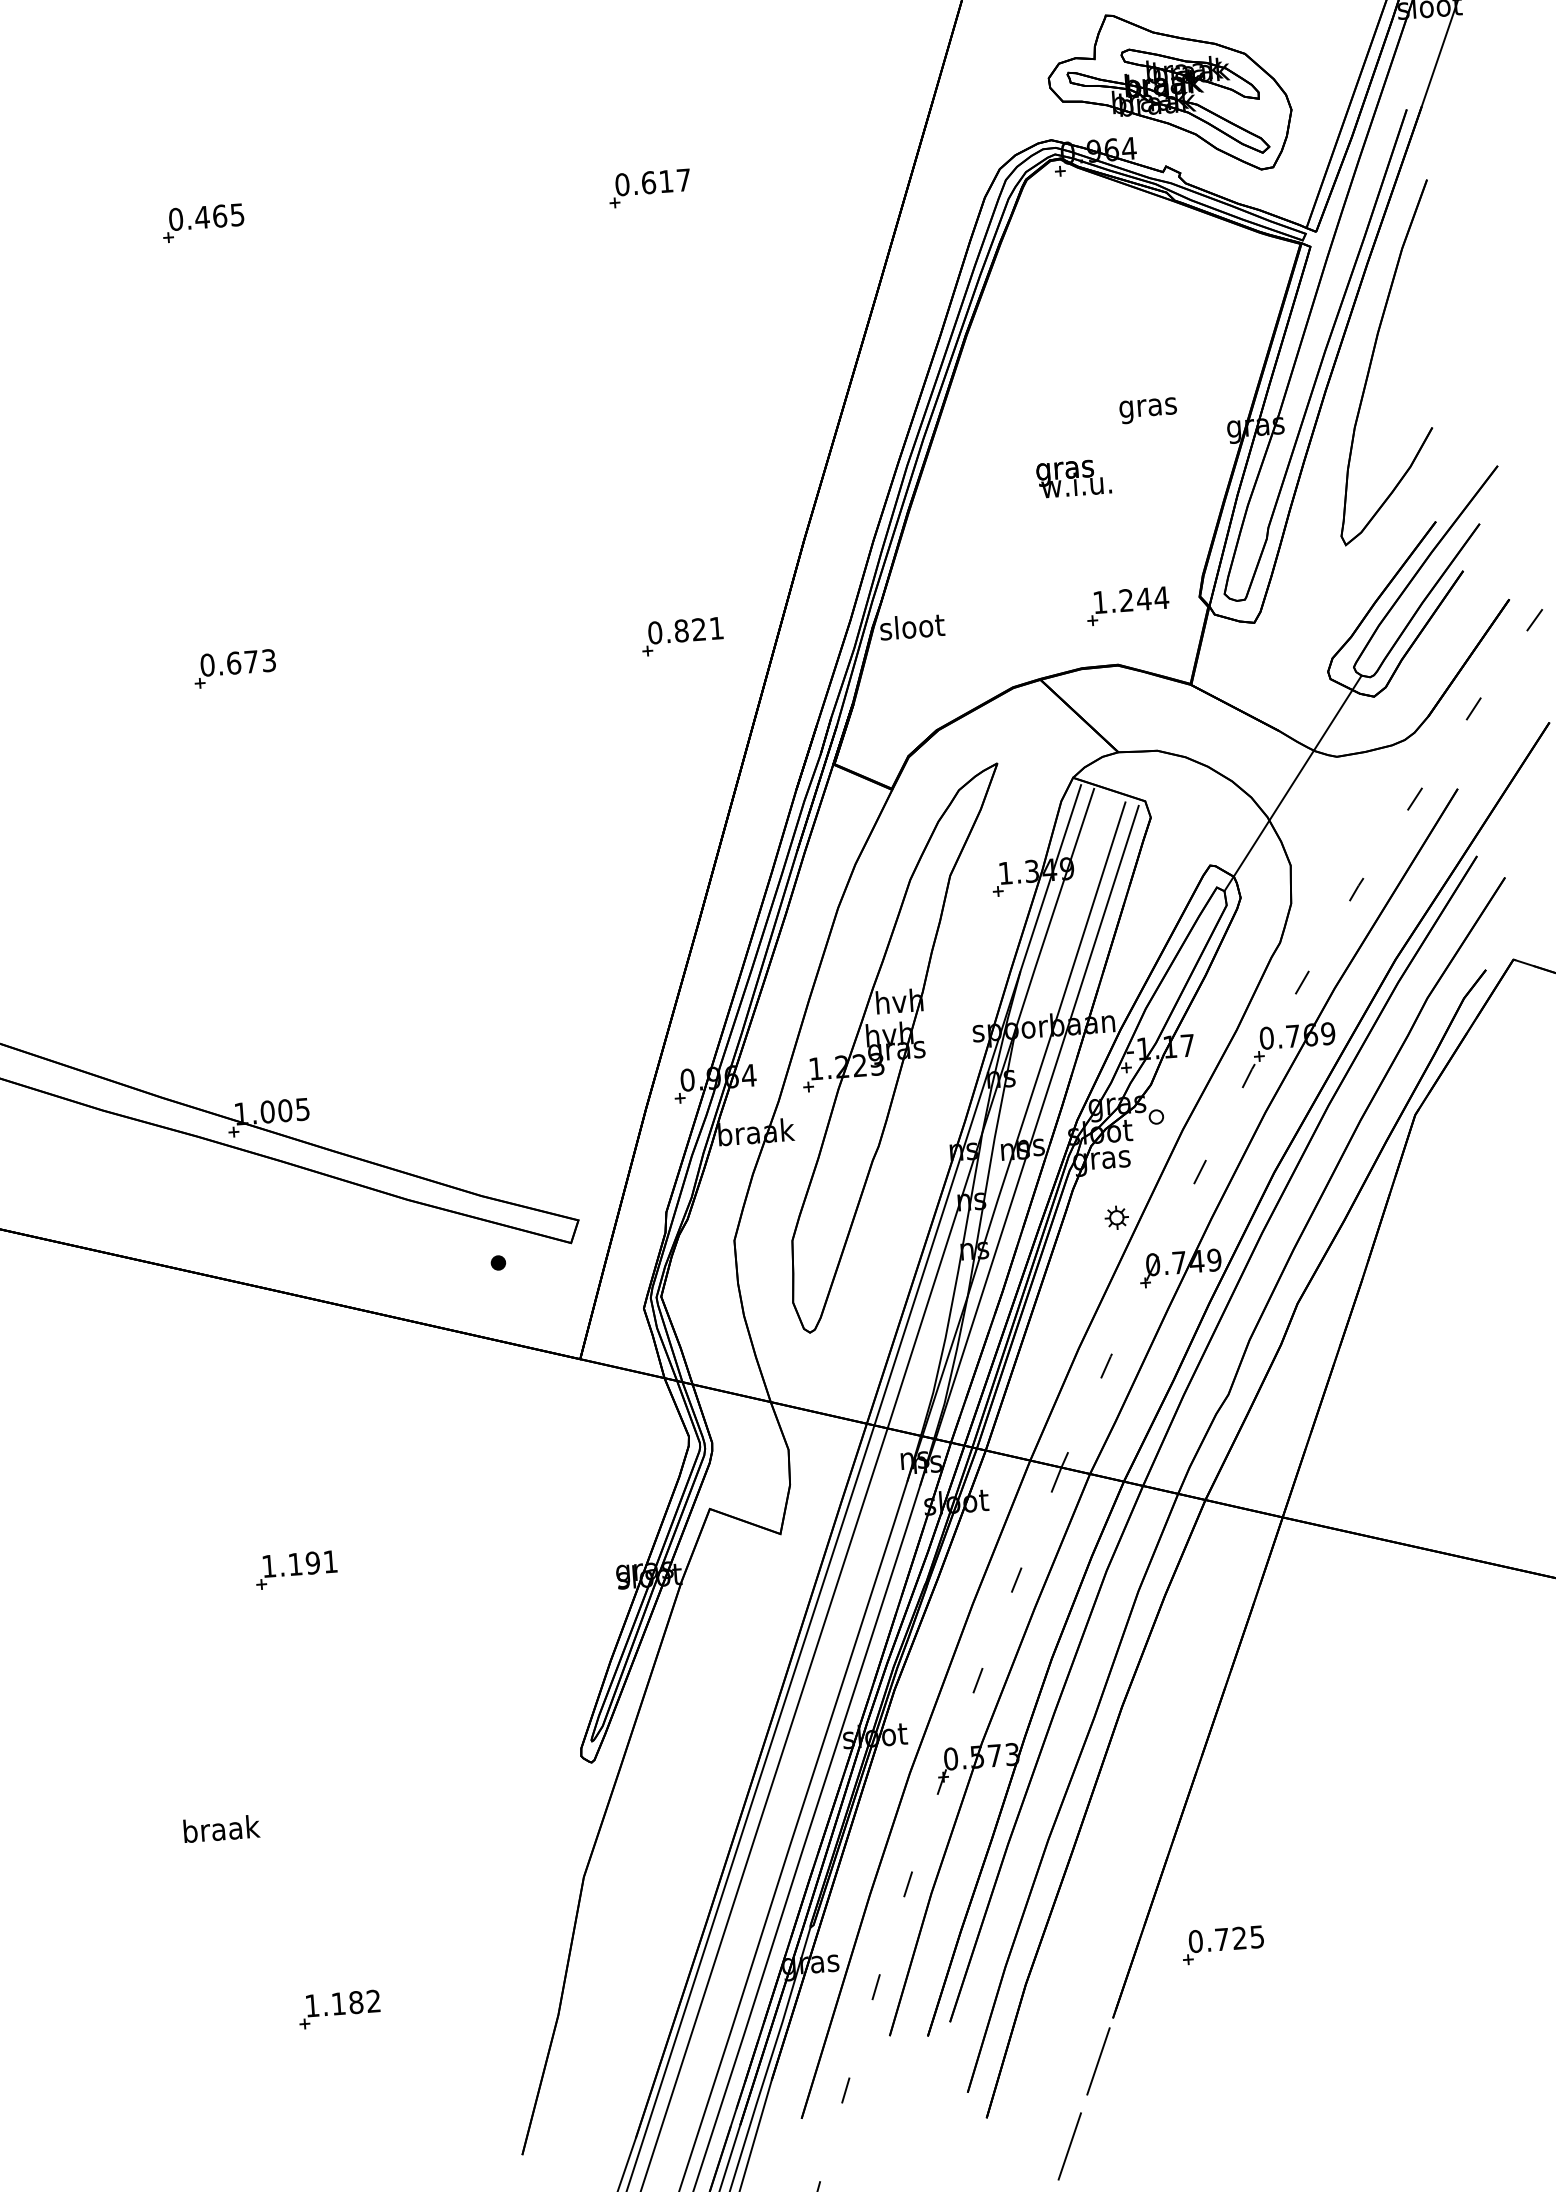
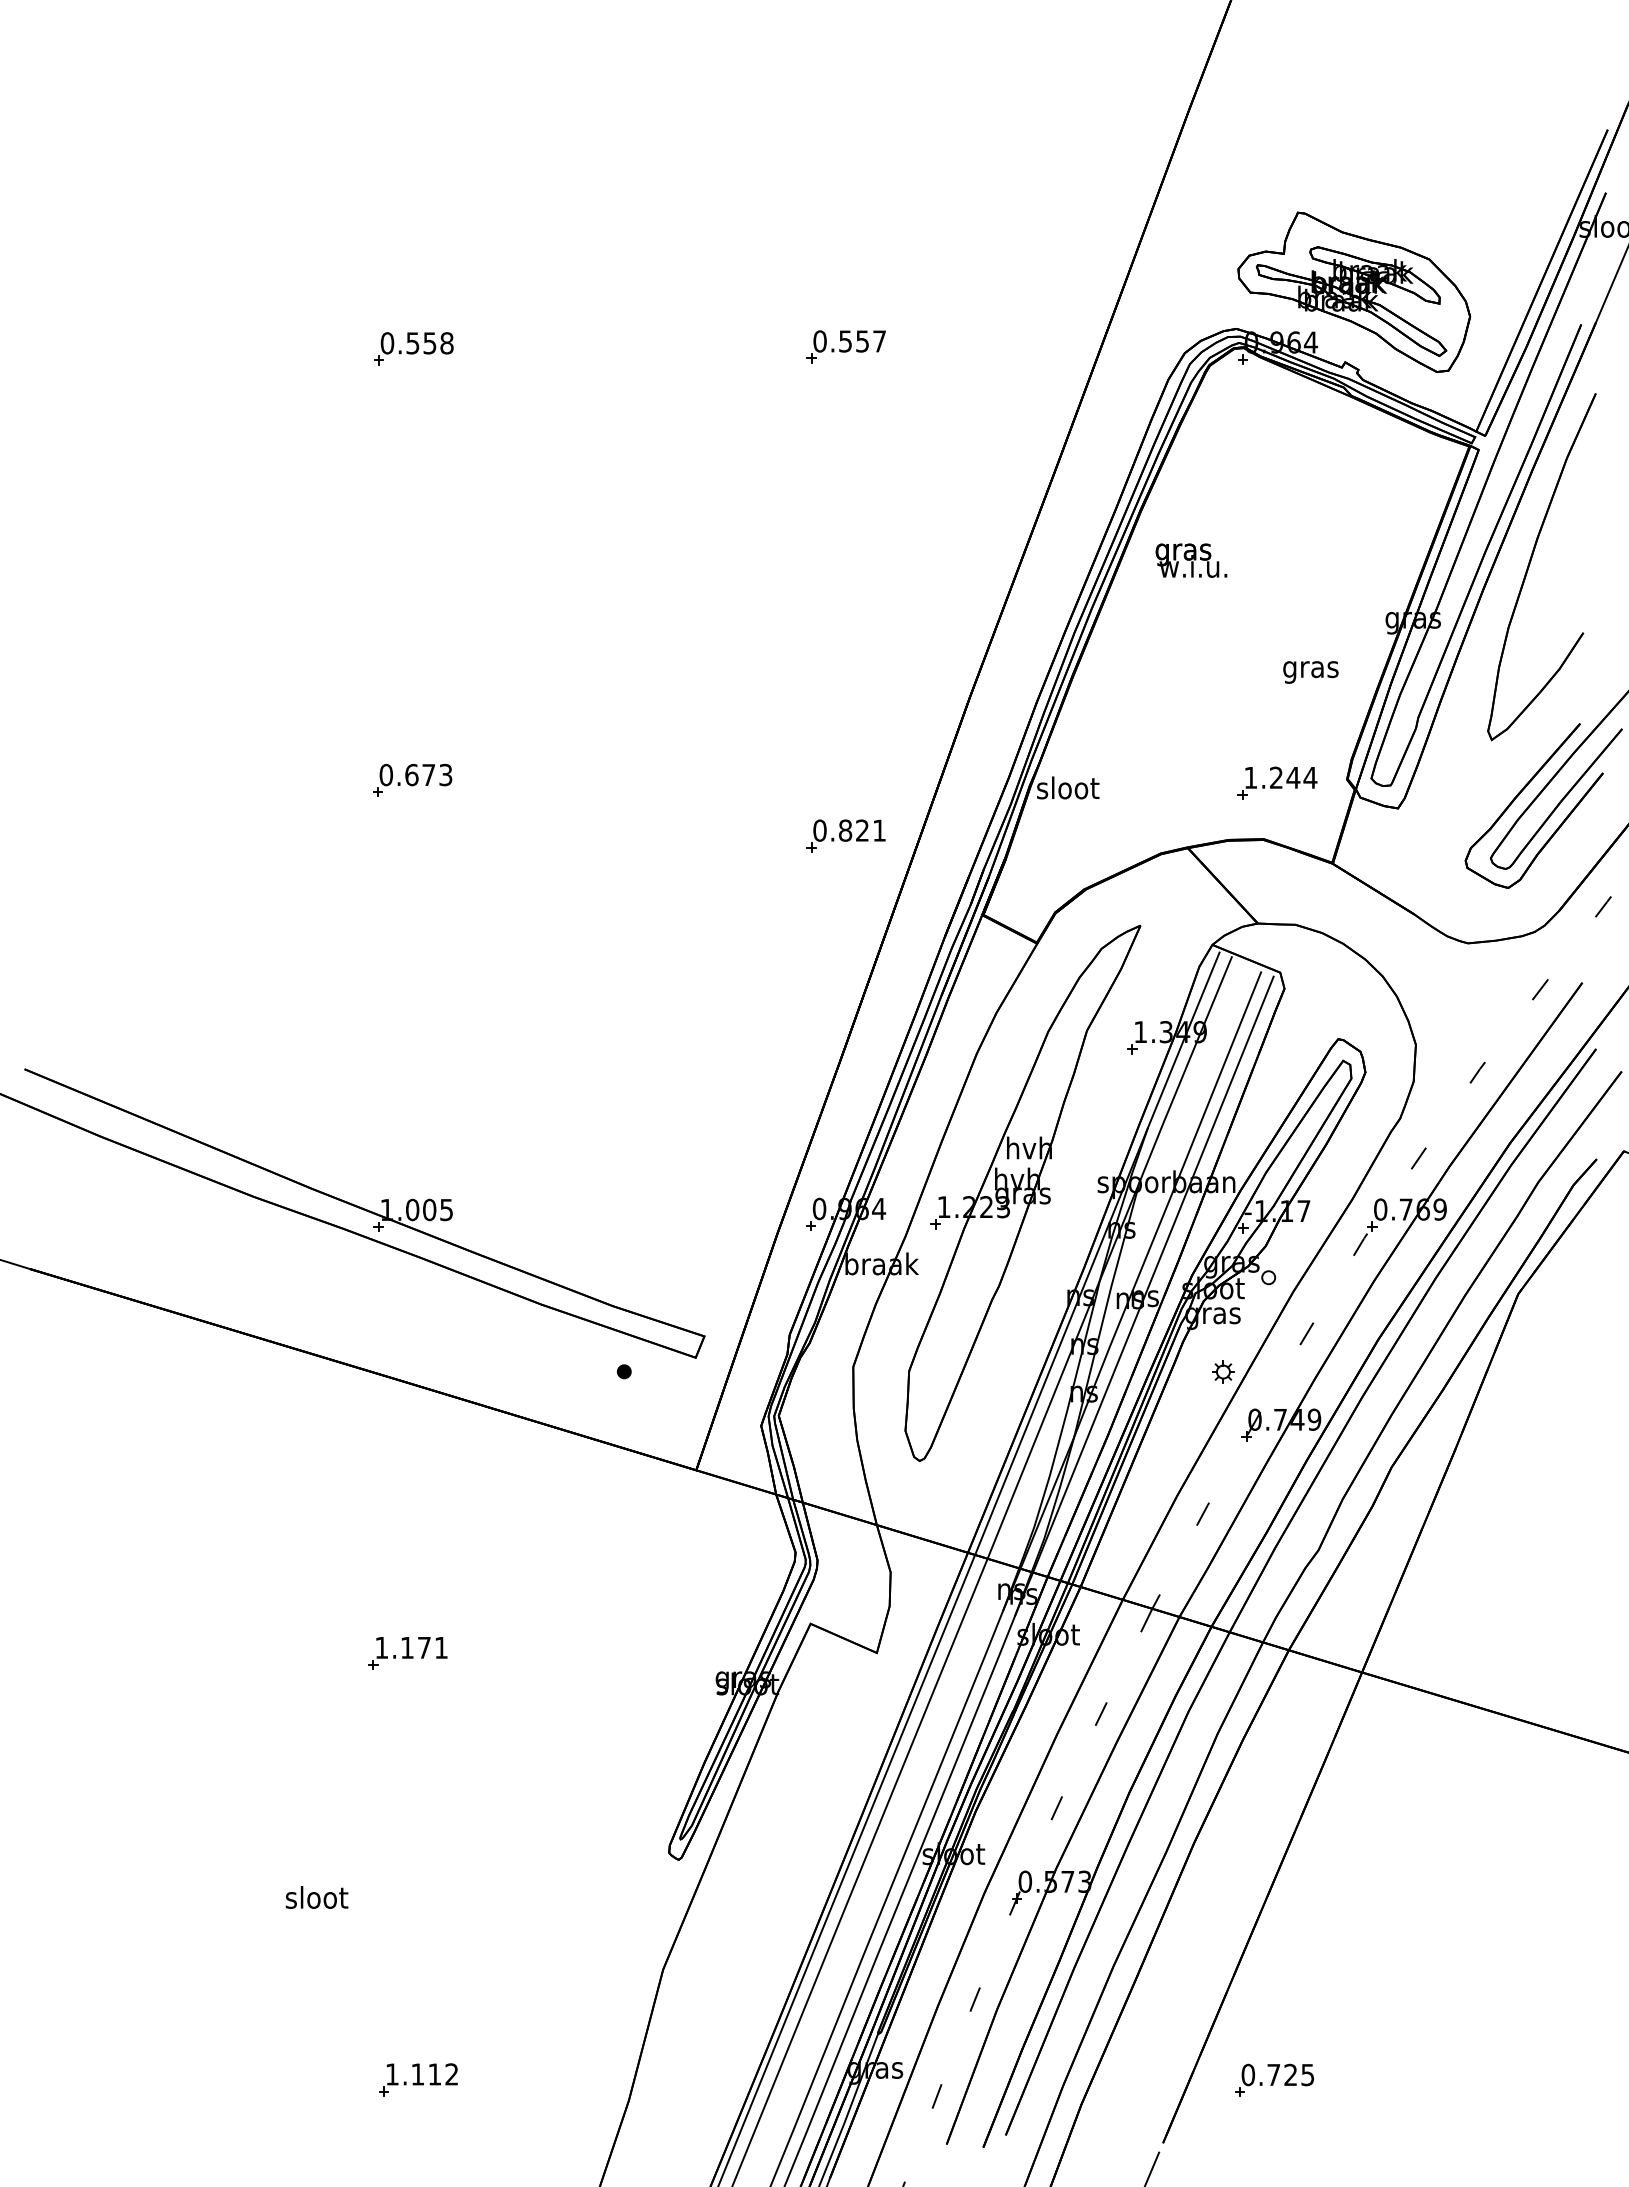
text: (656, 182) -> (853, 341), 0.617 -> 0.557
text: (219, 216) -> (429, 343), 0.465 -> 0.558
text: (1147, 410) -> (1310, 672), moved
text: (1074, 478) -> (1191, 560), moved
part: (681, 635) -> (845, 835), moved
line: (1292, 783) -> (1423, 965), removed
text: (312, 1562) -> (423, 1647), 1.191 -> 1.171
text: (221, 1828) -> (317, 1897), braak -> sloot
text: (355, 2002) -> (434, 2074), 1.182 -> 1.112

